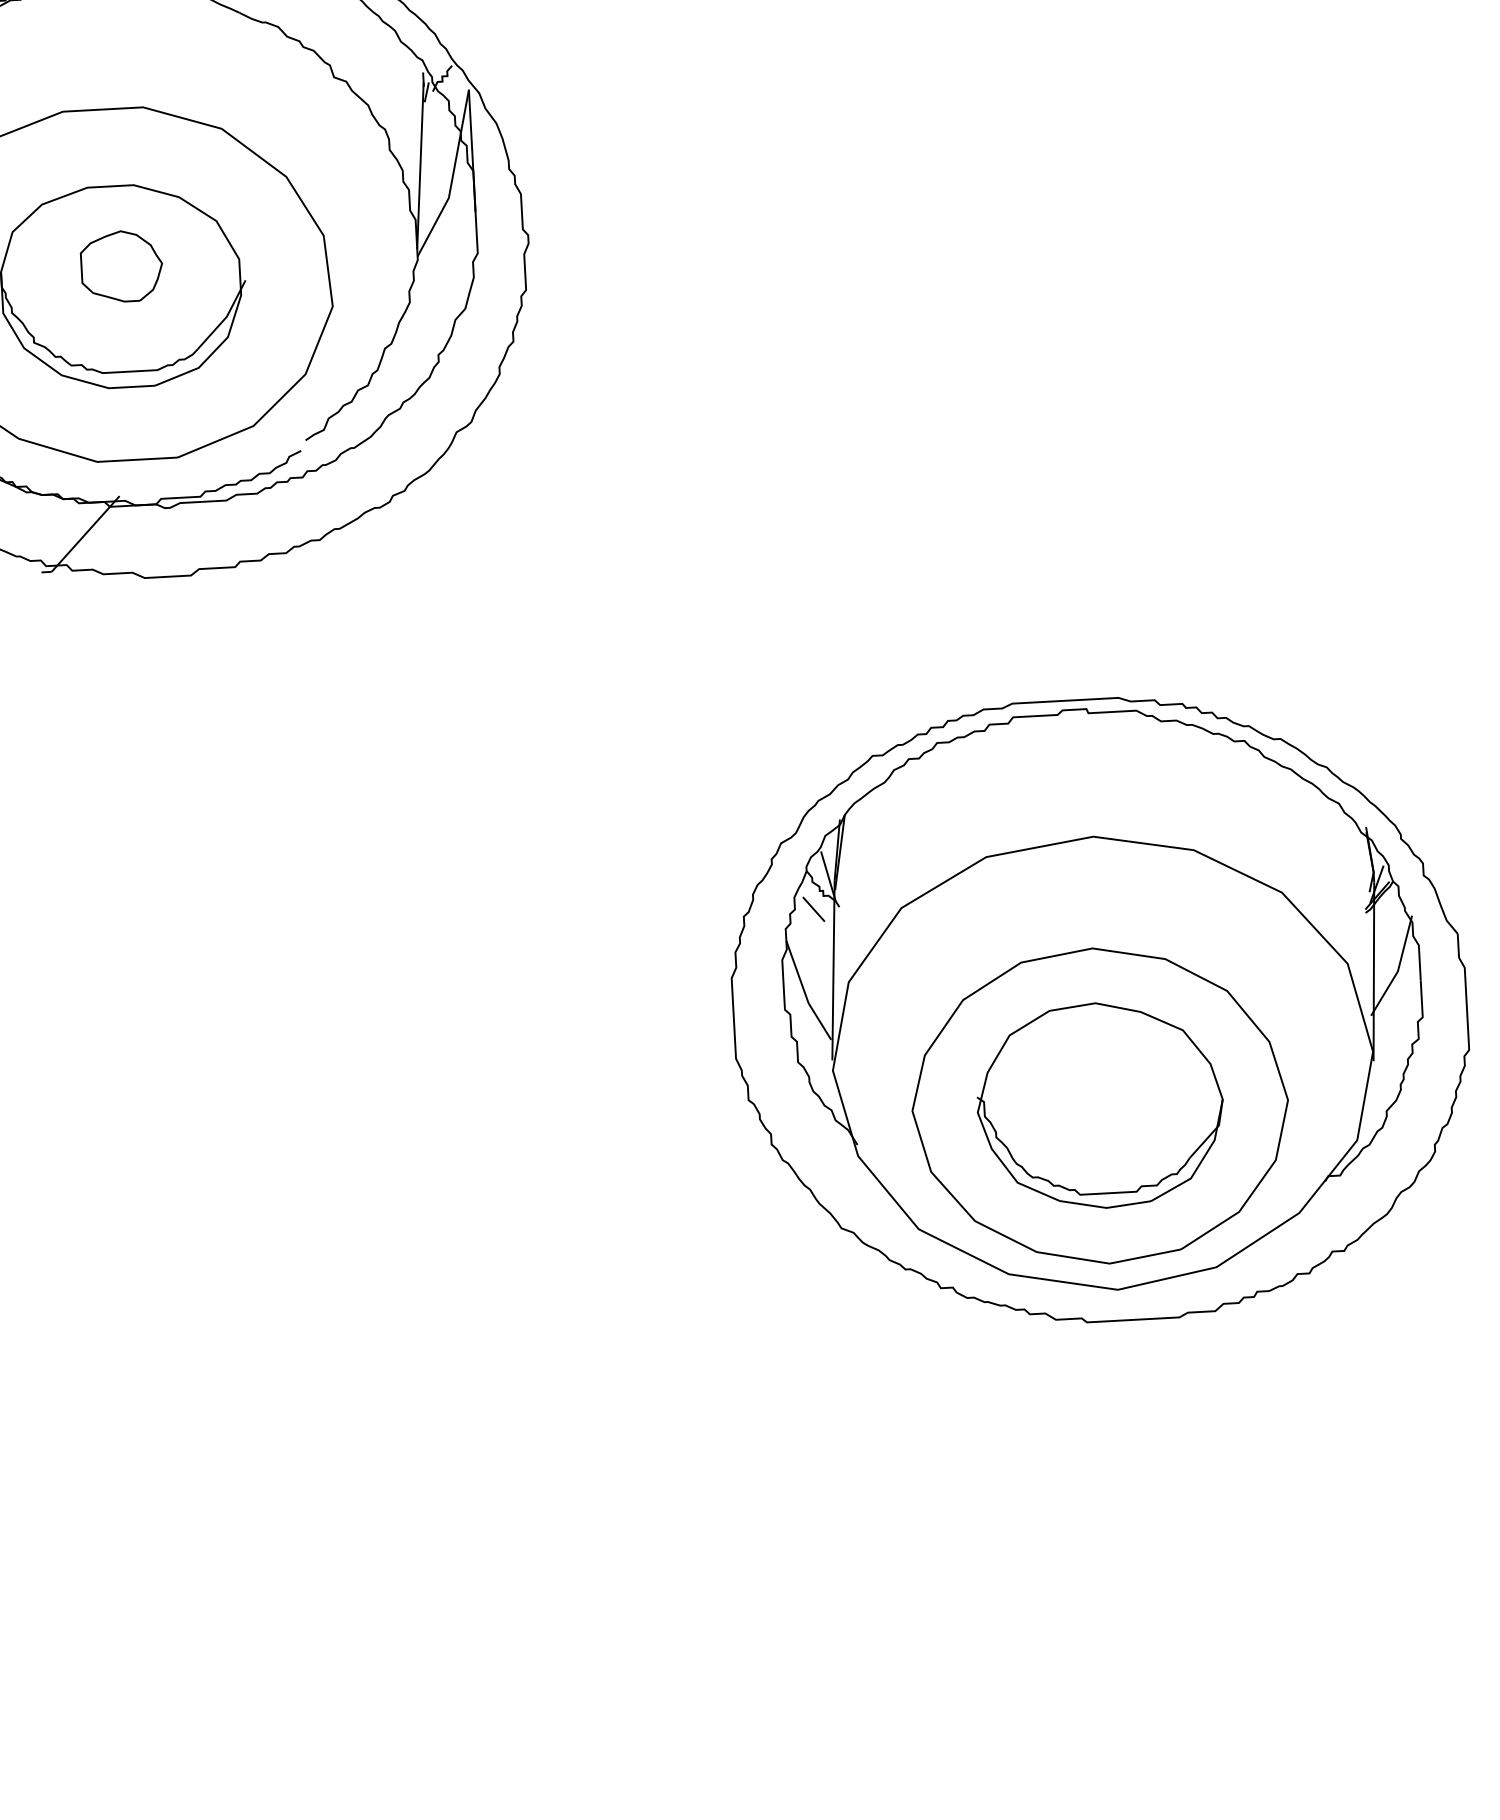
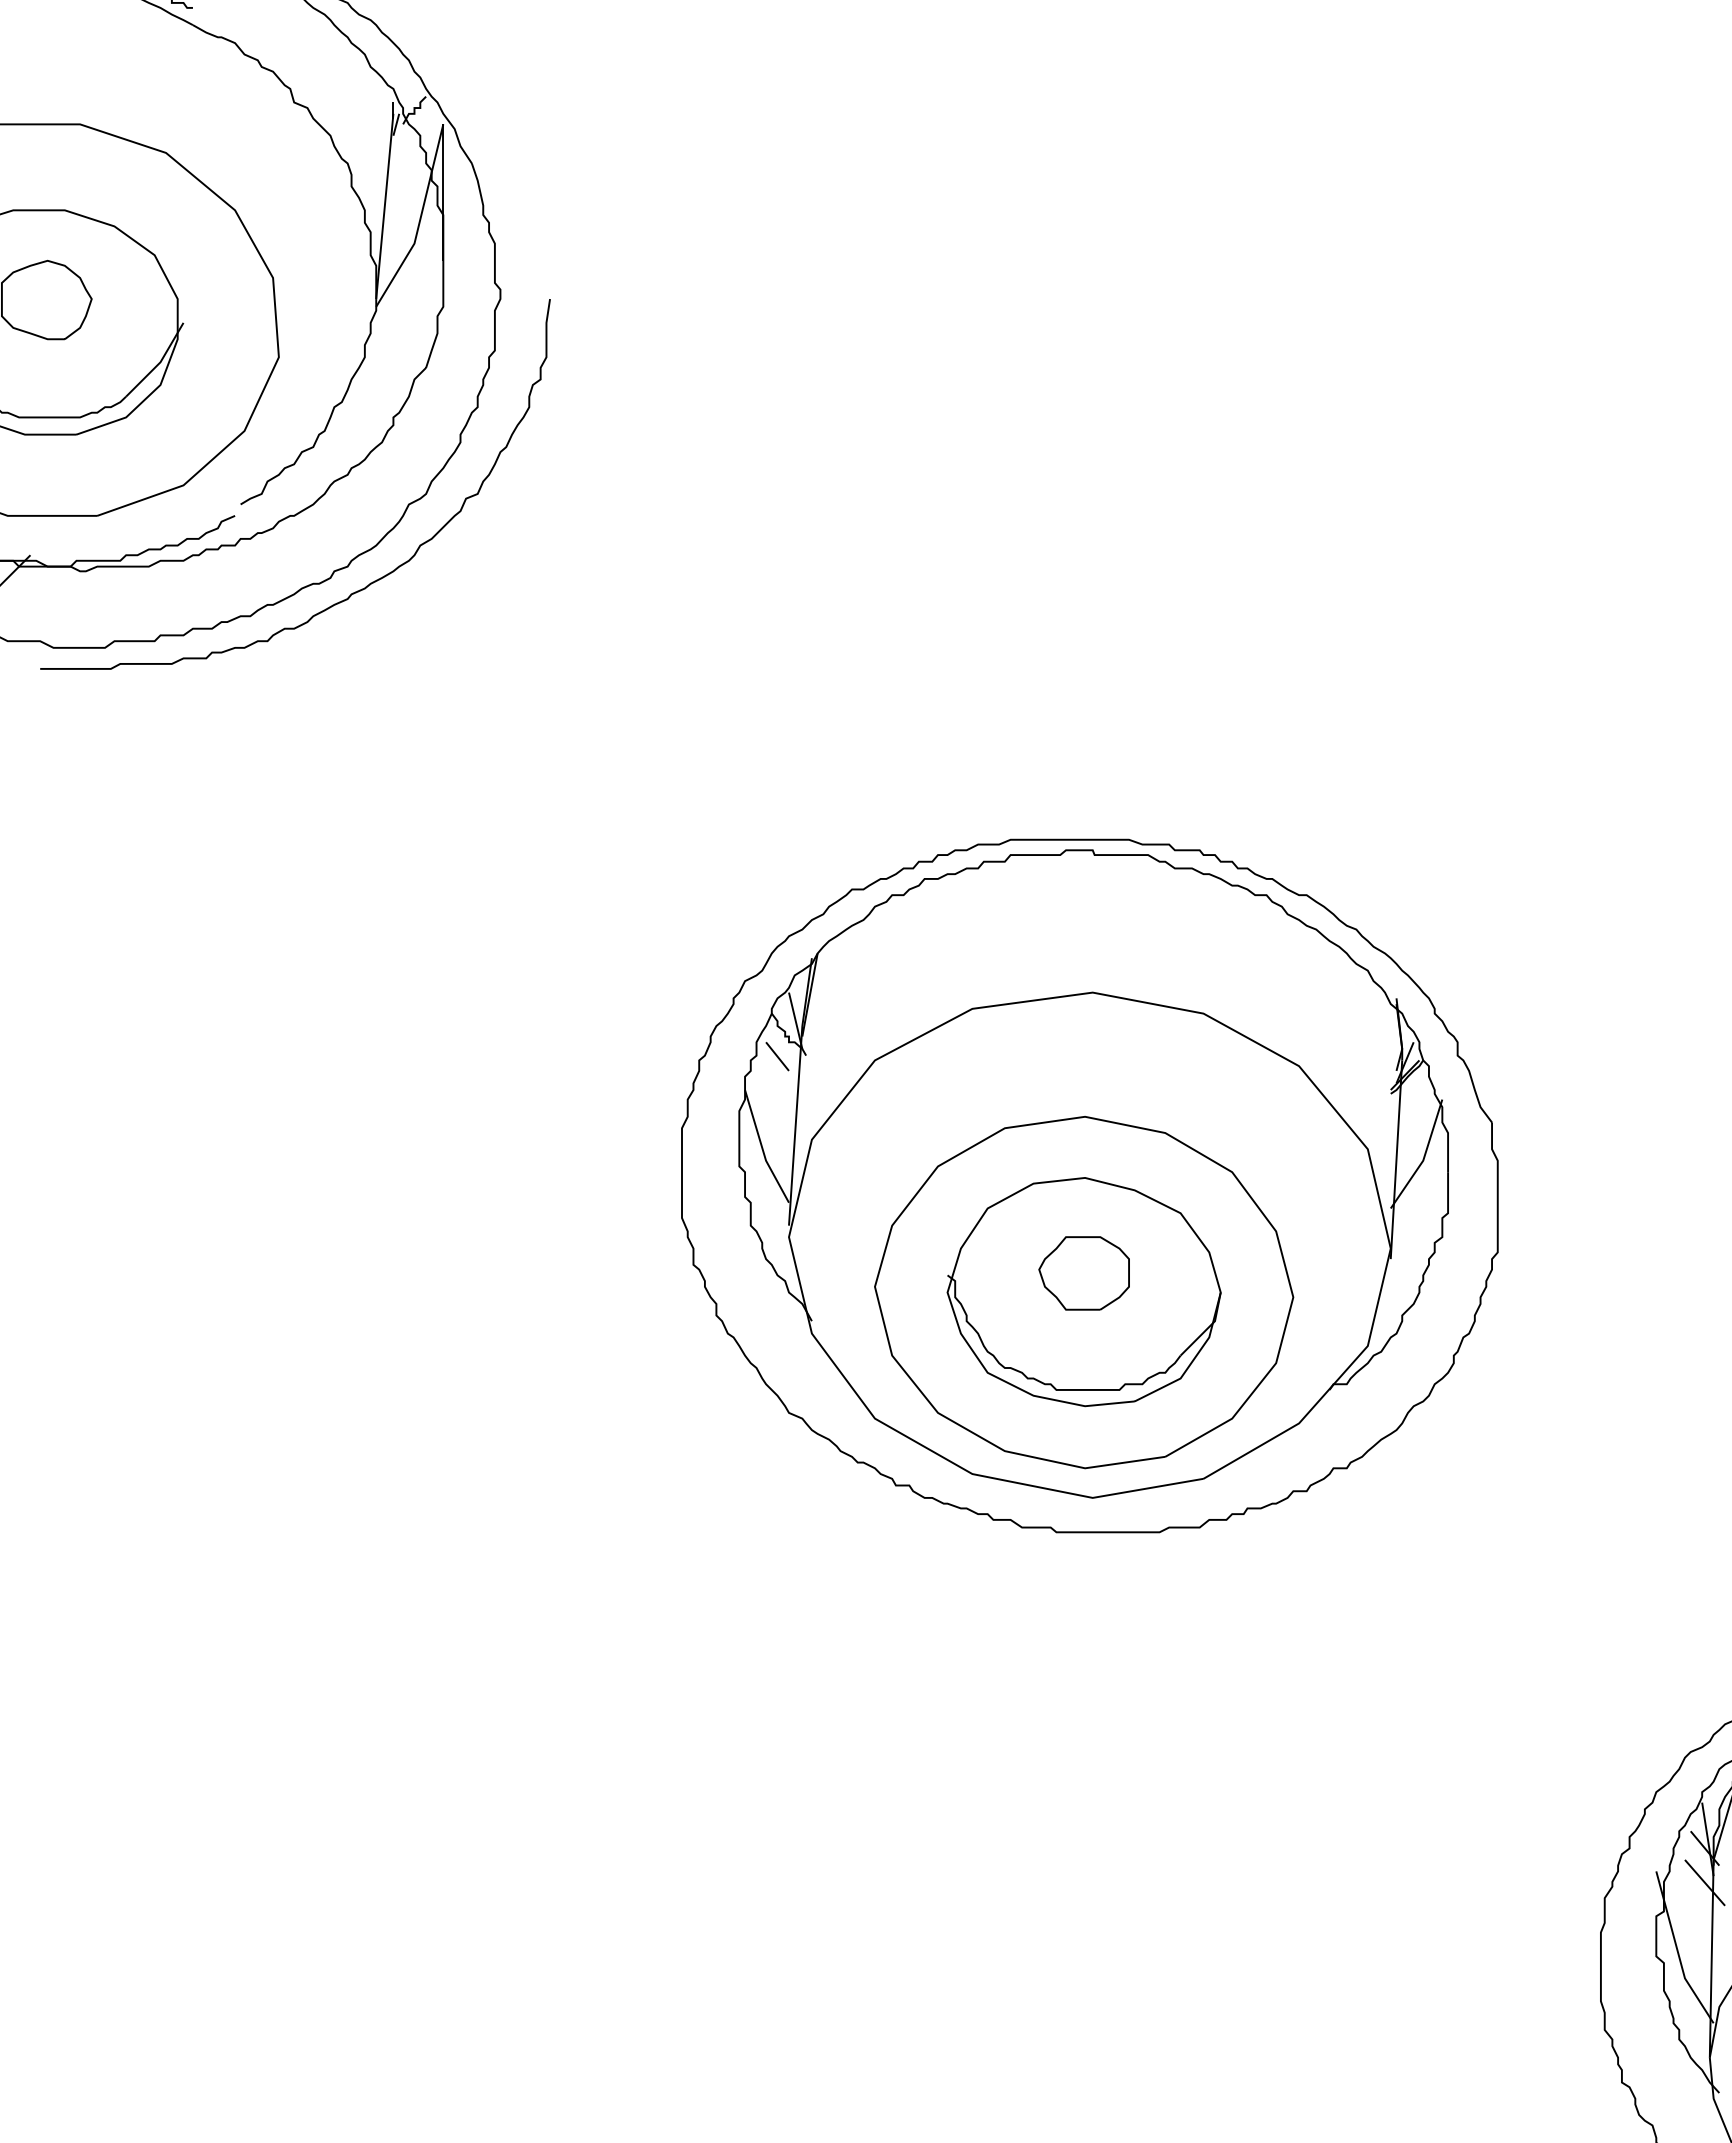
curve: (410, 513) -> (352, 592), added
part: (1098, 1089) -> (1083, 1273), added

